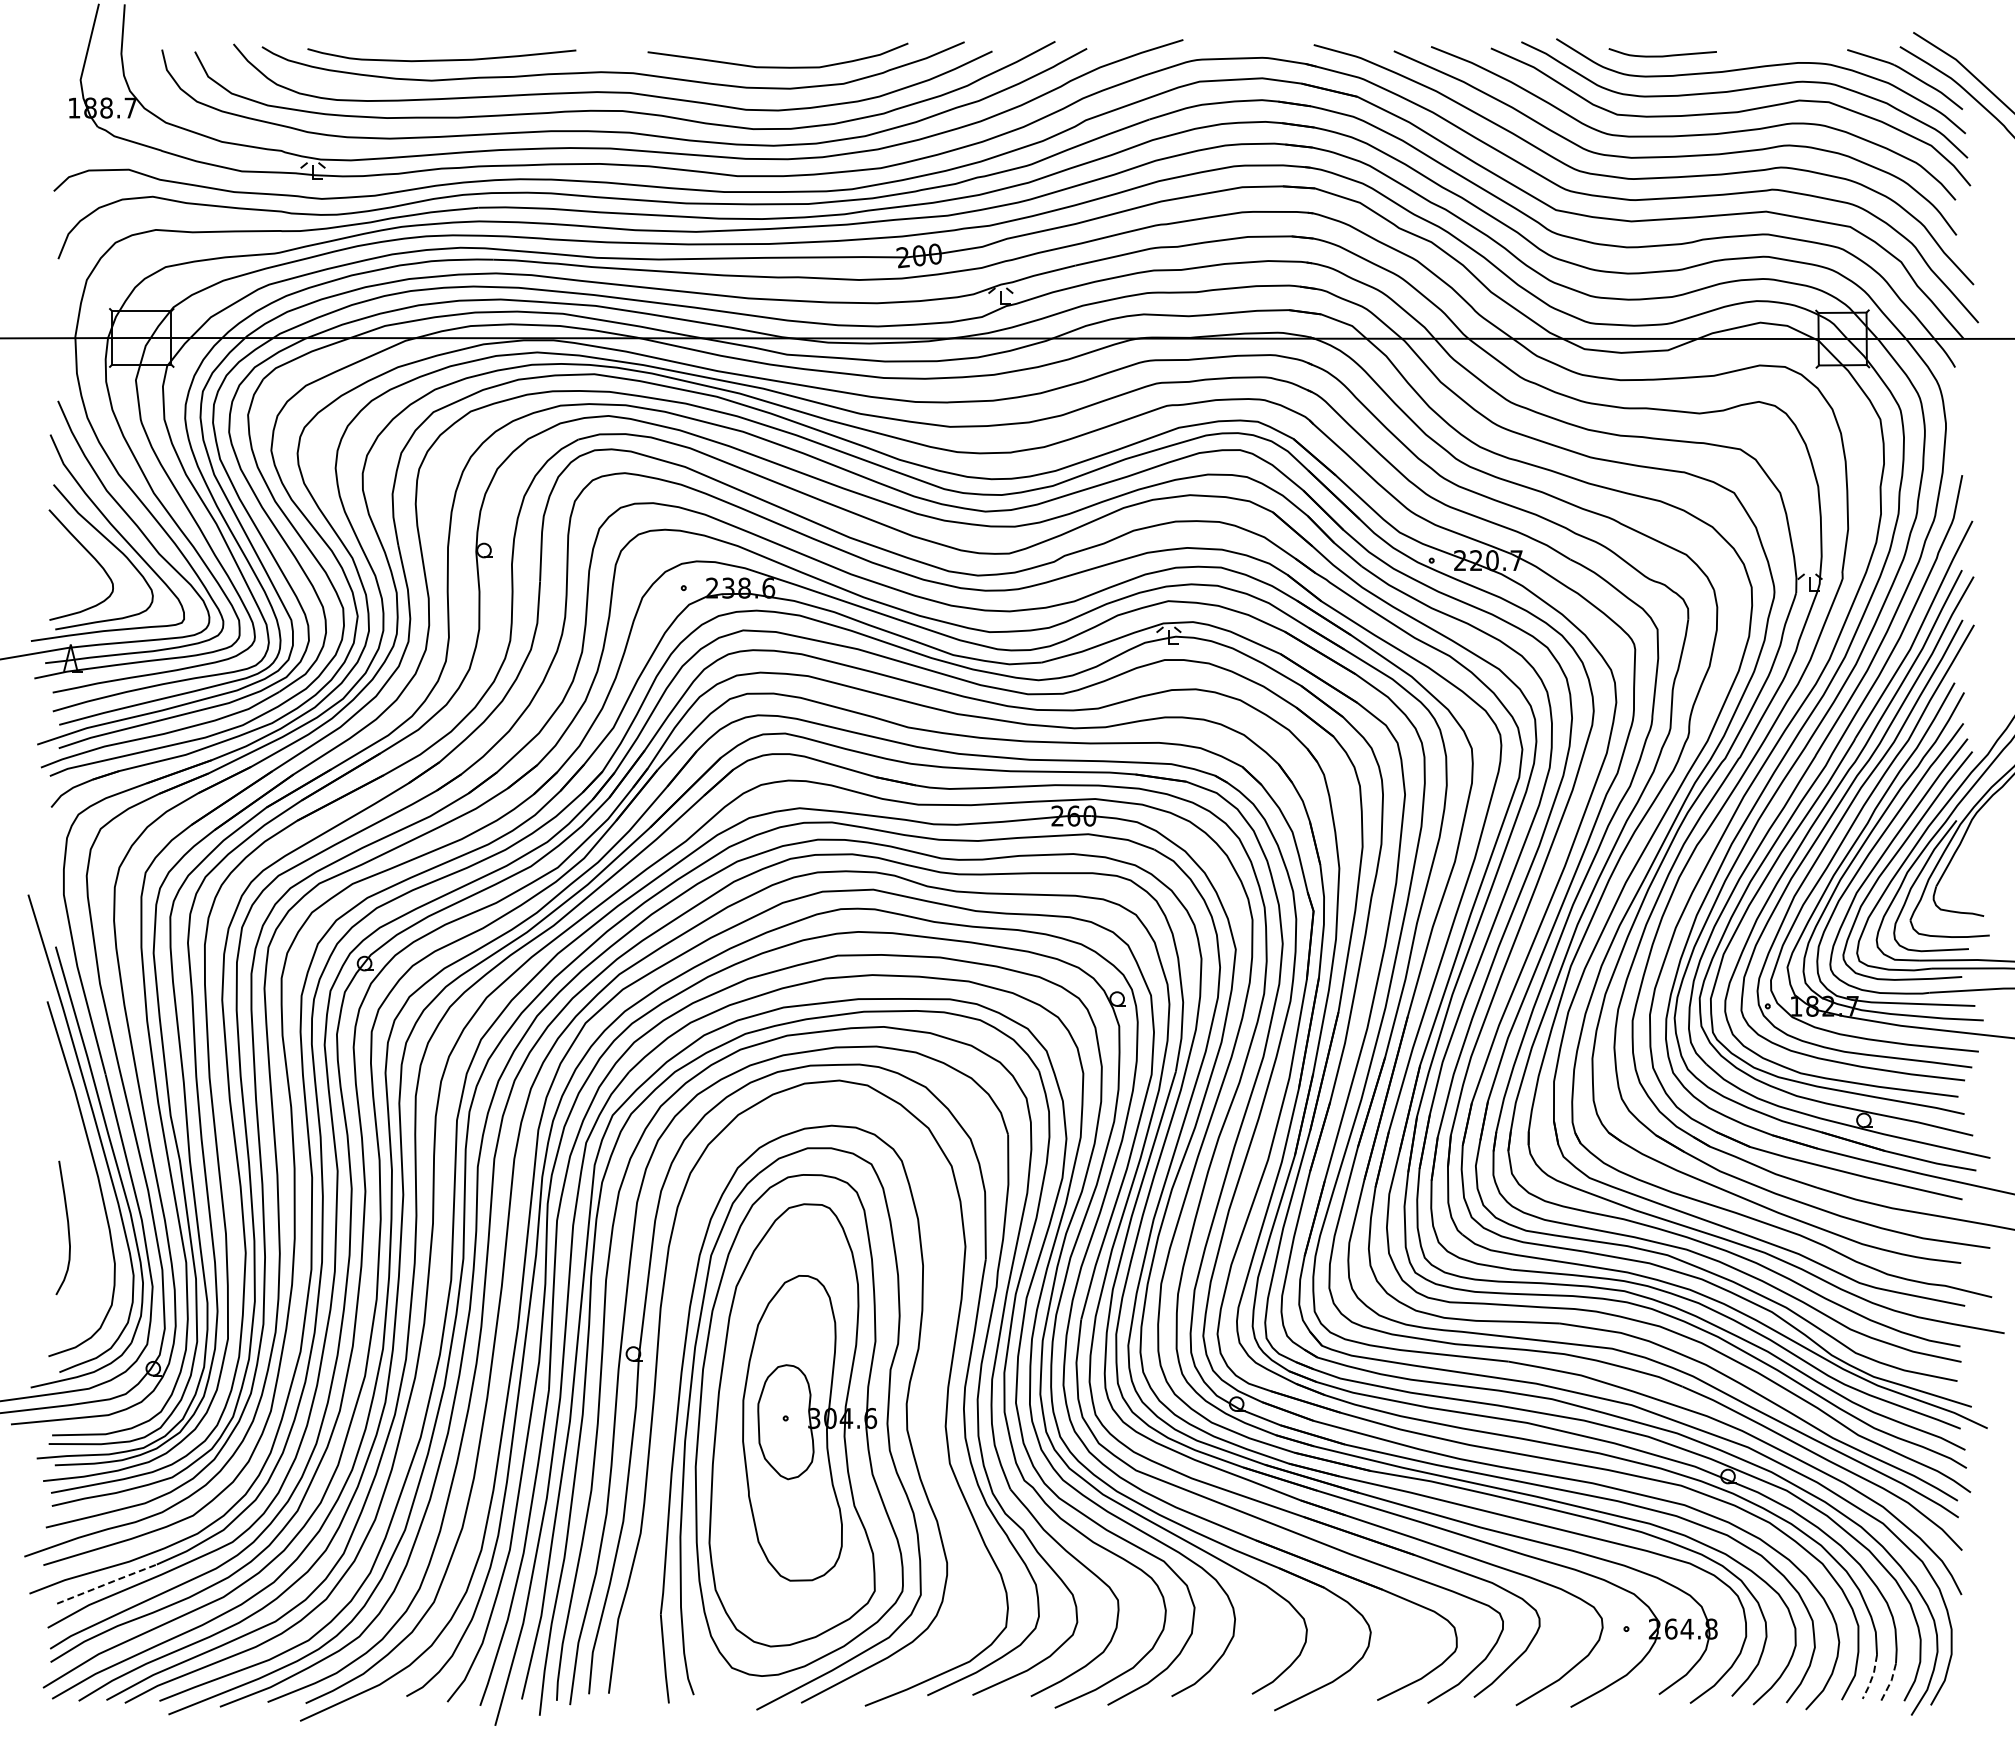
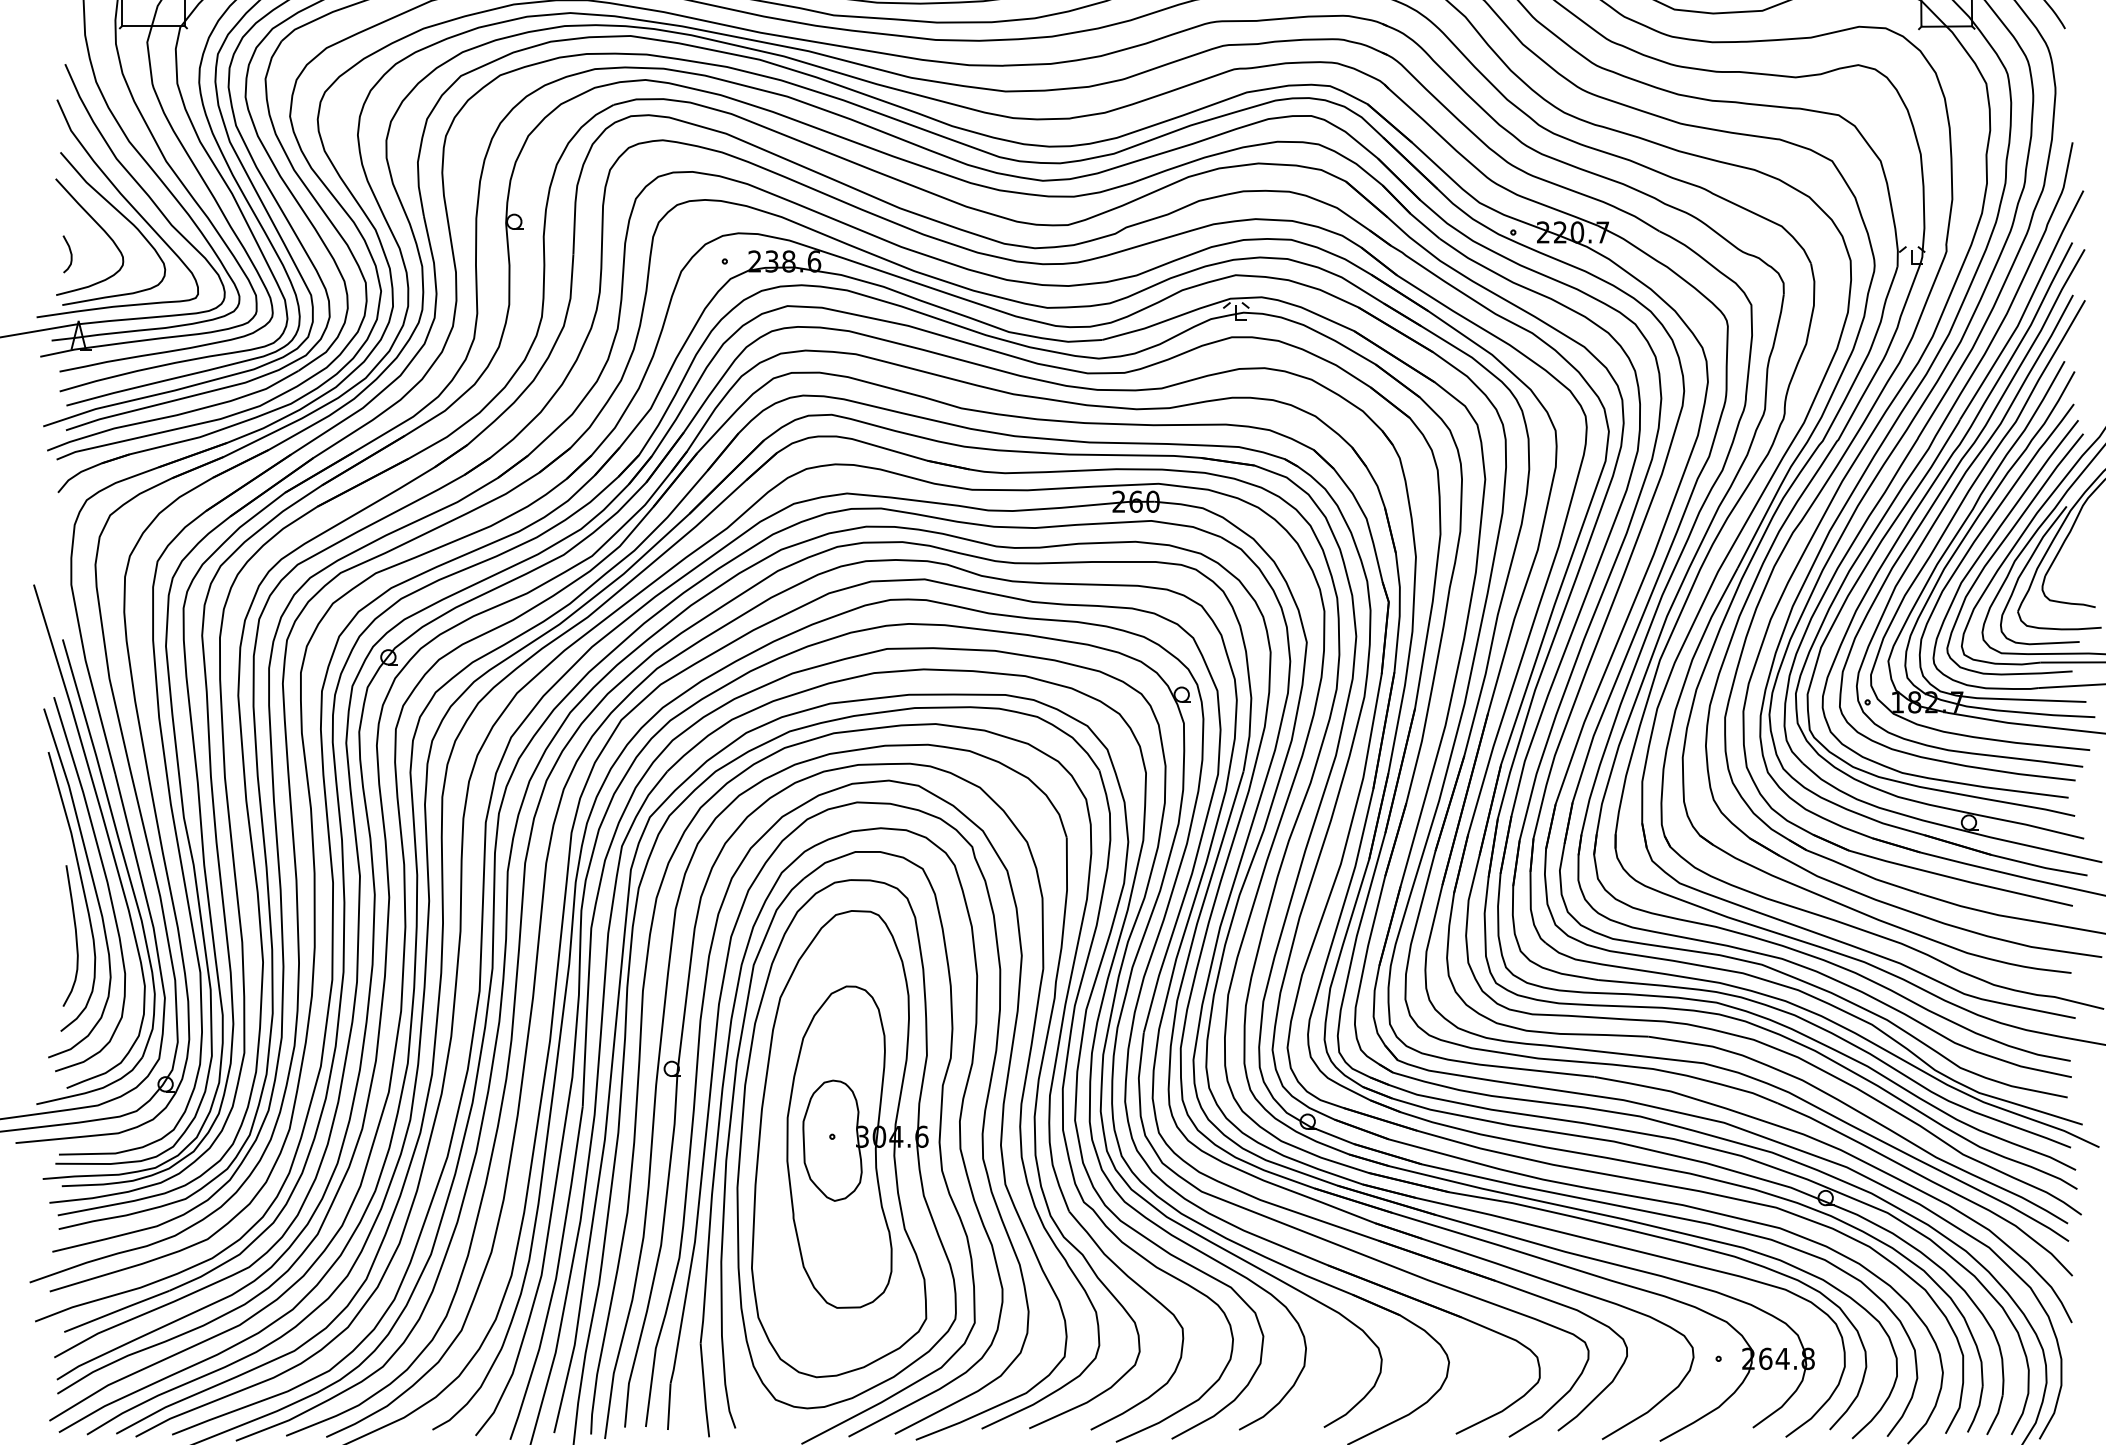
curve: (62, 580) -> (69, 253), added
part: (69, 1177) -> (77, 882), added
part: (927, 1411) -> (981, 1129), added
line: (107, 1583) -> (117, 1310), dashed -> solid
line: (1872, 1677) -> (1978, 1409), dashed -> solid
line: (1890, 1683) -> (1996, 1416), dashed -> solid

